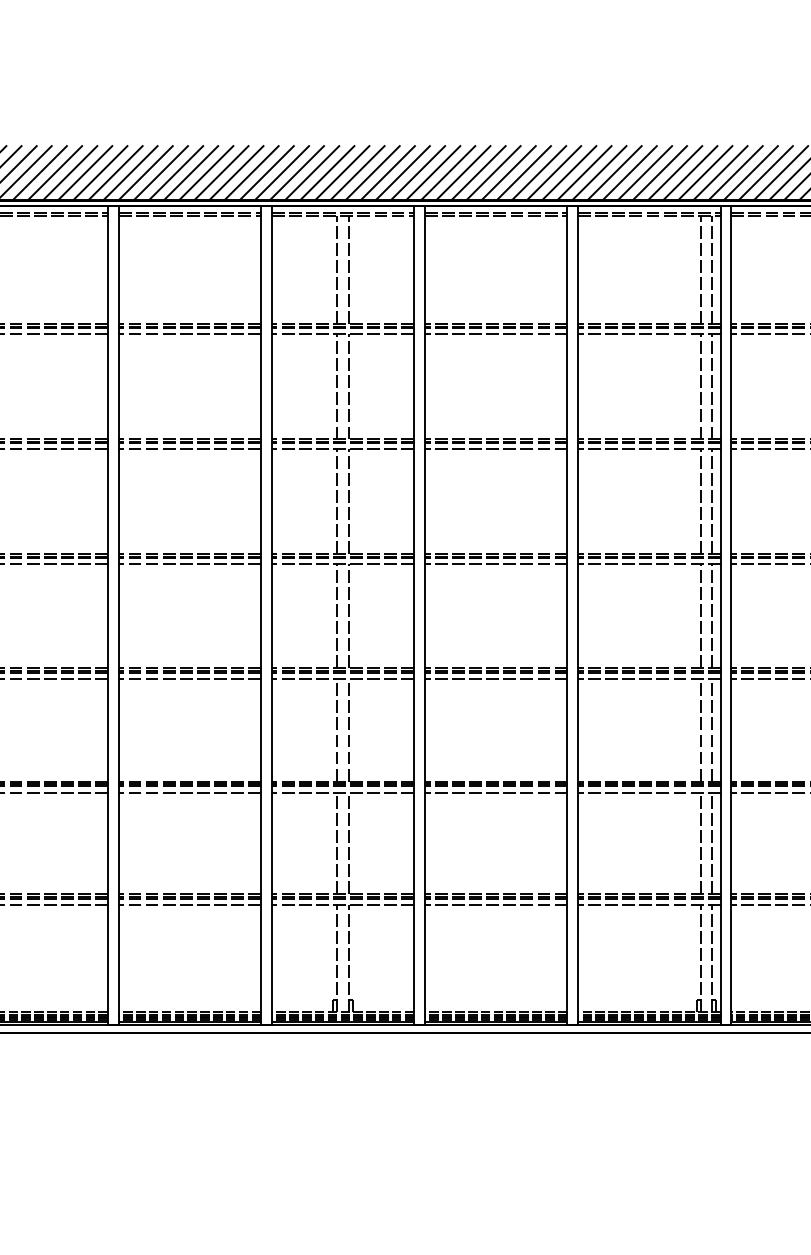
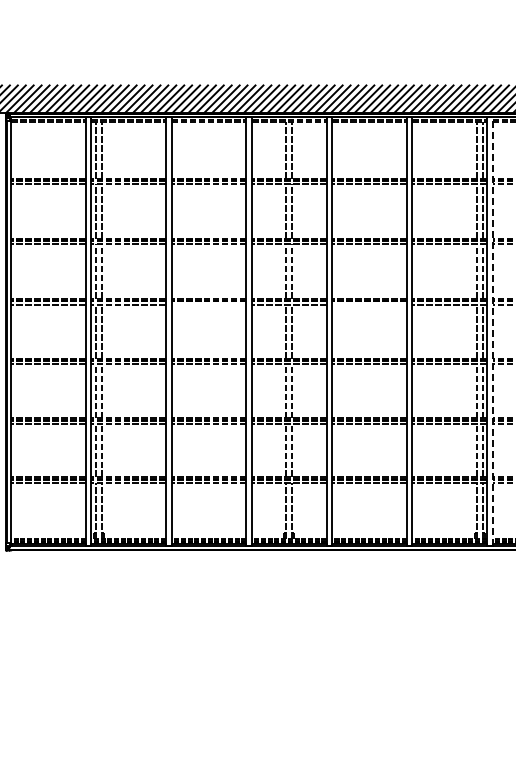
line: (188, 564) -> (208, 304), removed
line: (496, 564) -> (369, 304), removed
line: (731, 614) -> (492, 330), solid -> dashed

